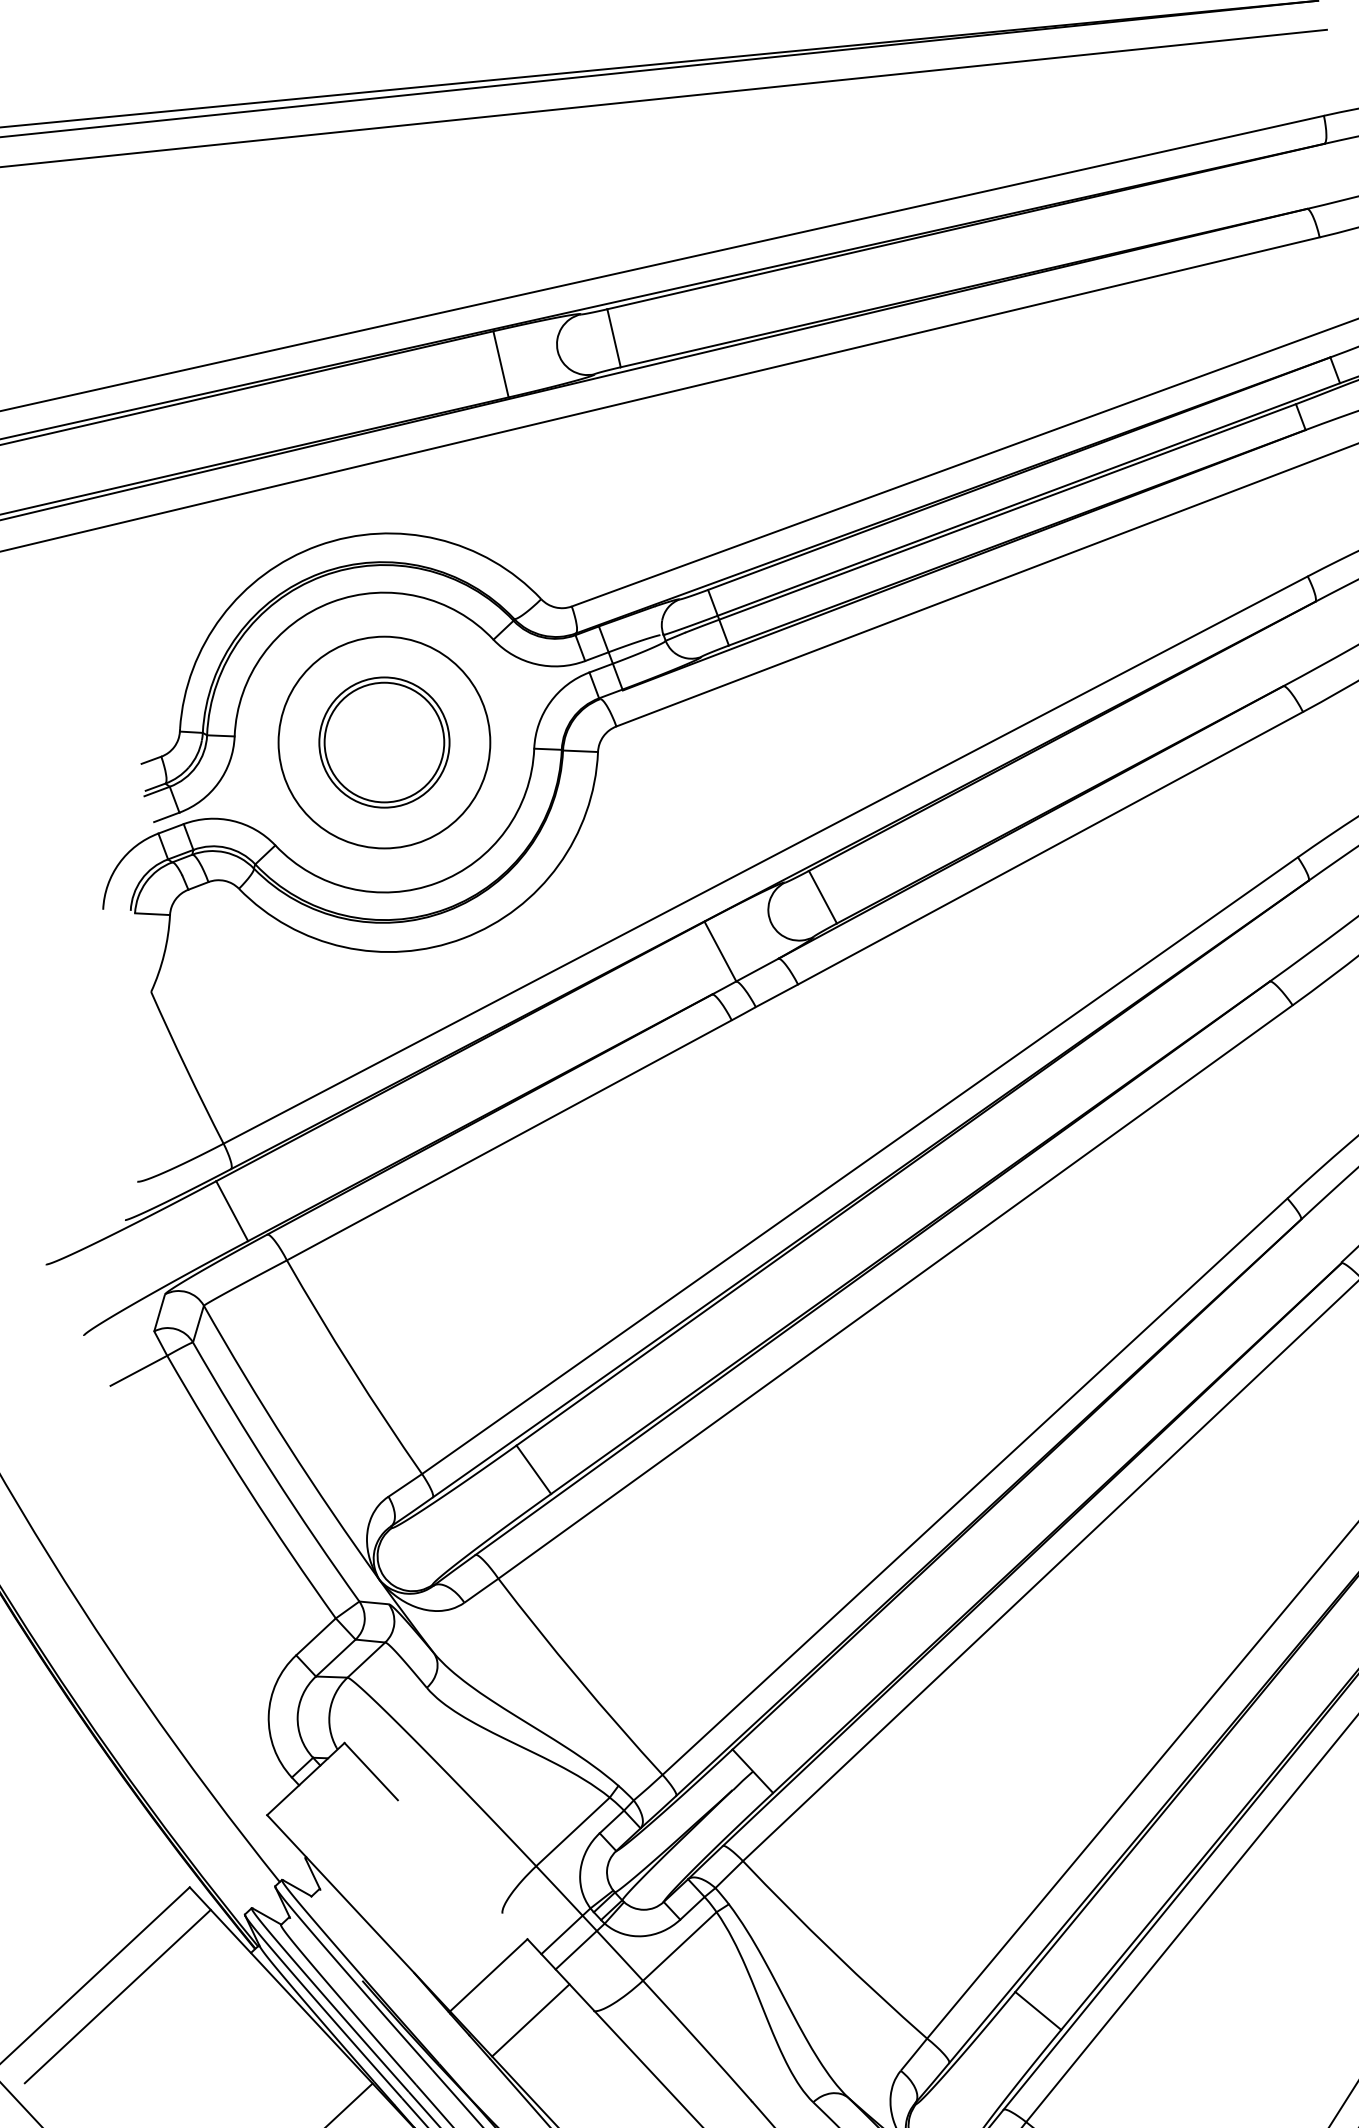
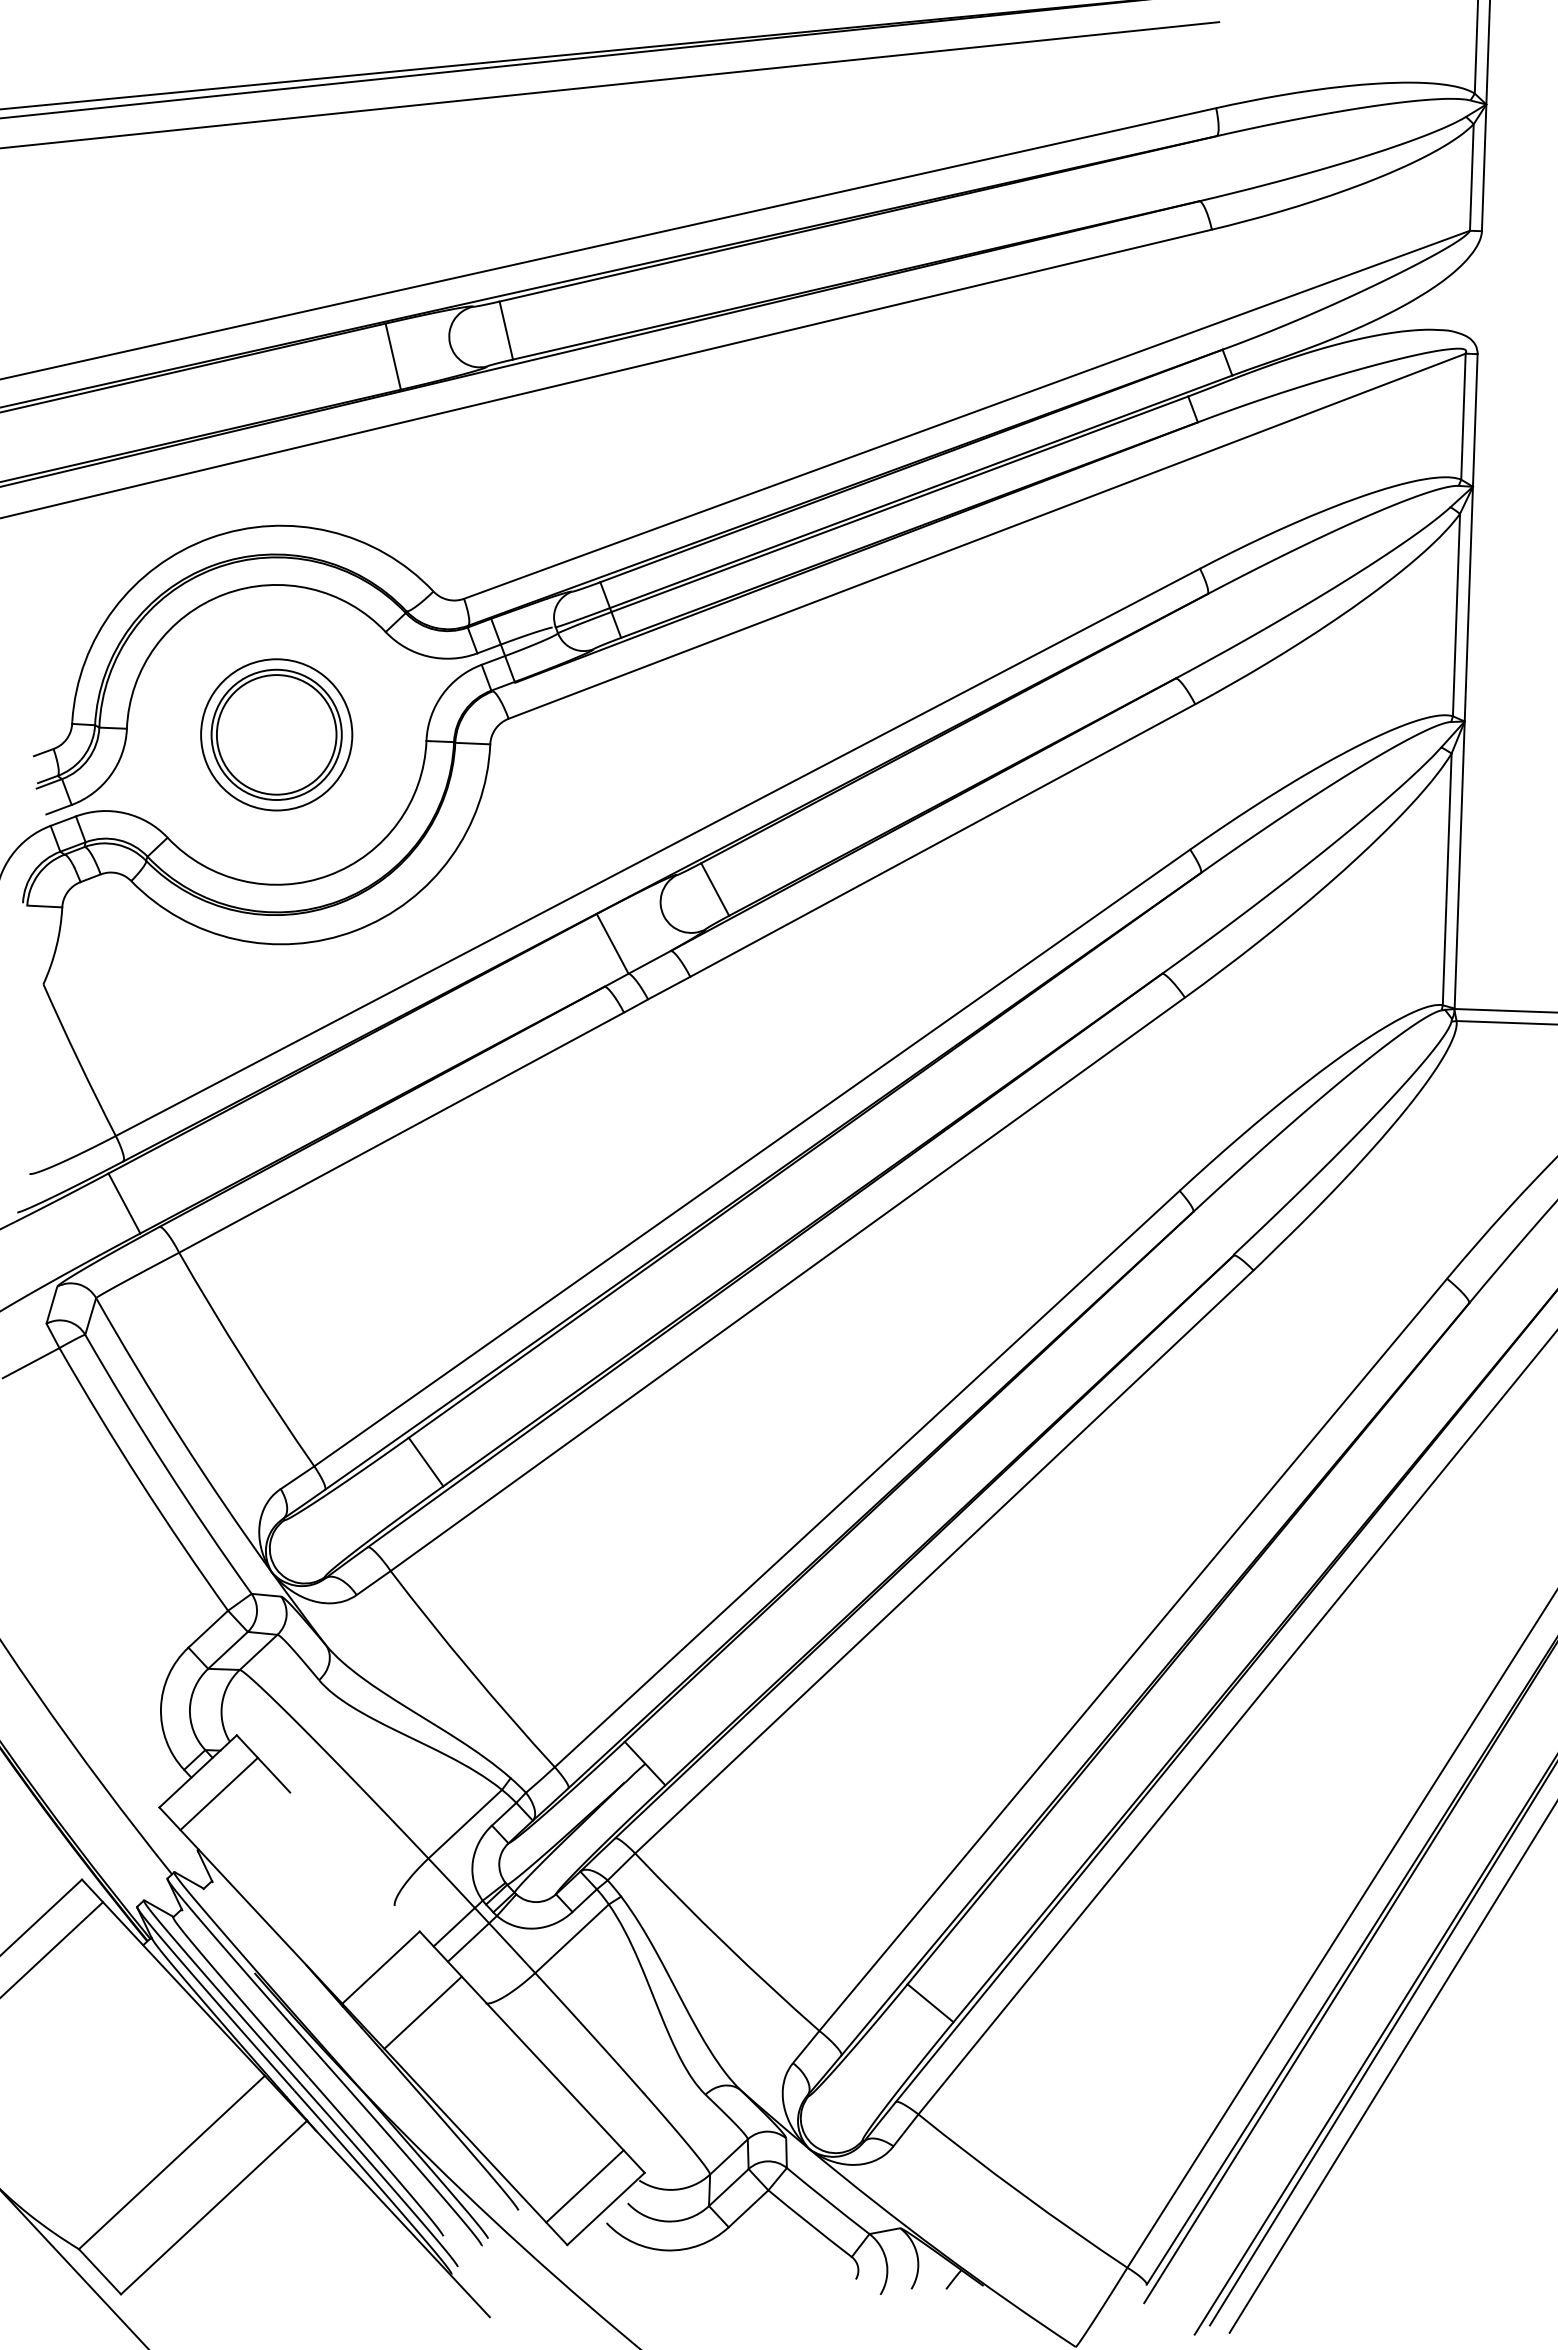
circle: (384, 742) -> (276, 734), size x0.71
line: (326, 1801) -> (218, 1793), added

